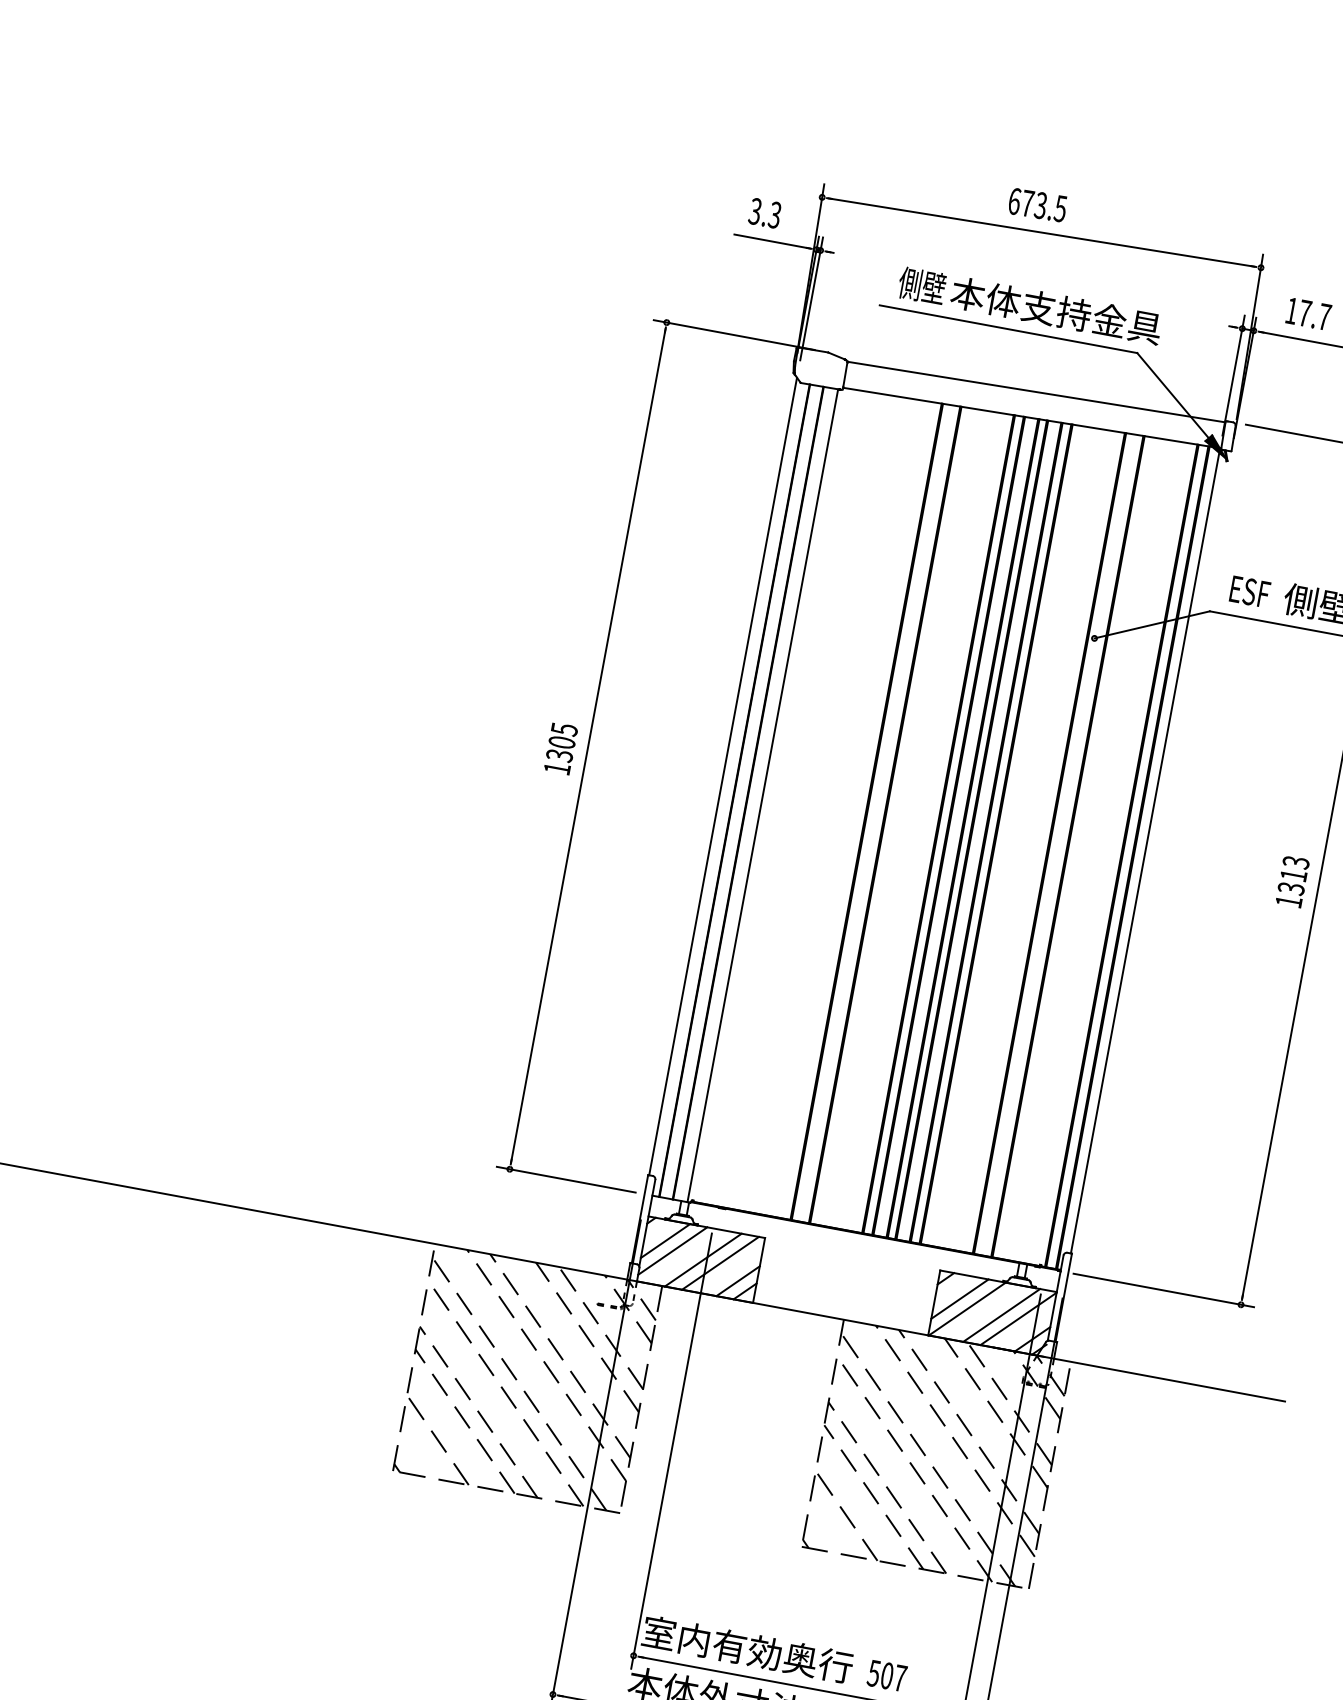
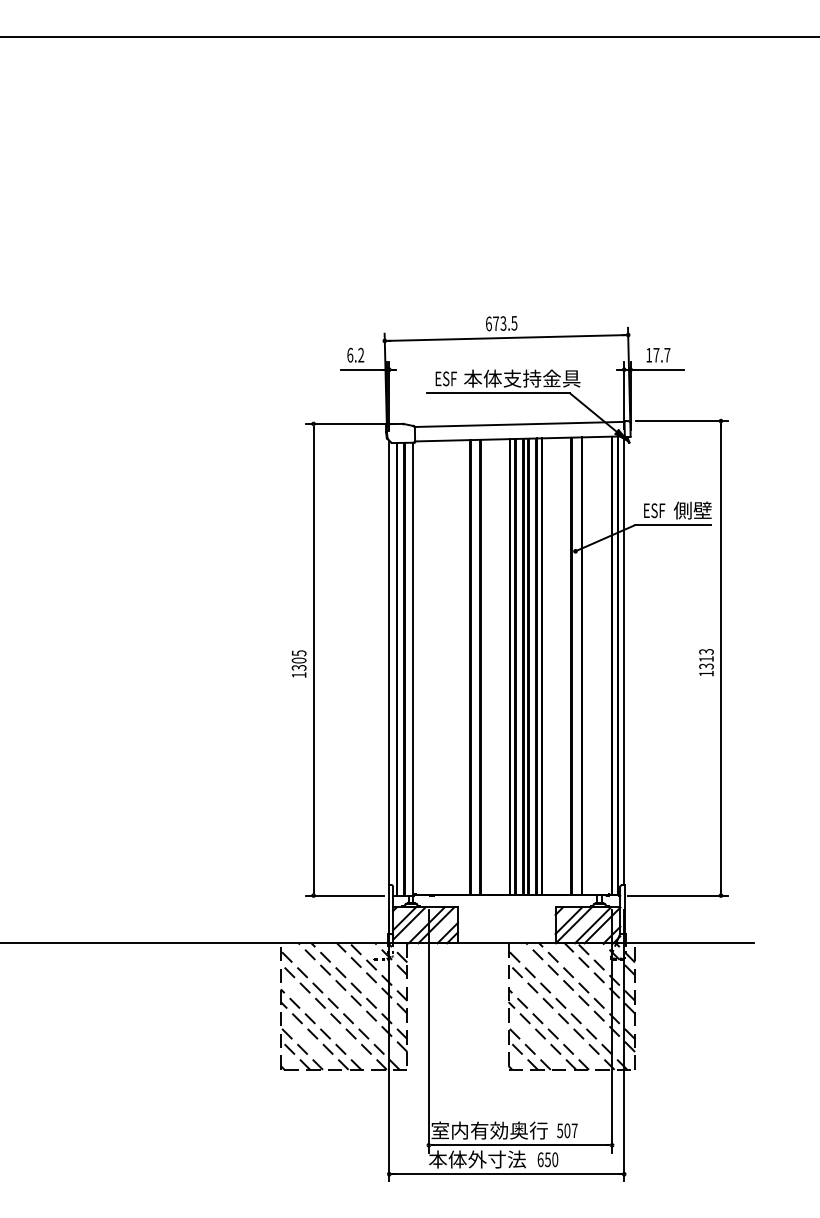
text: (765, 211) -> (355, 354), 3.3 -> 6.2
text: (922, 285) -> (447, 378), 側壁 -> ESF
line: (424, 1448) -> (295, 1054), added
line: (831, 1523) -> (522, 1054), added

